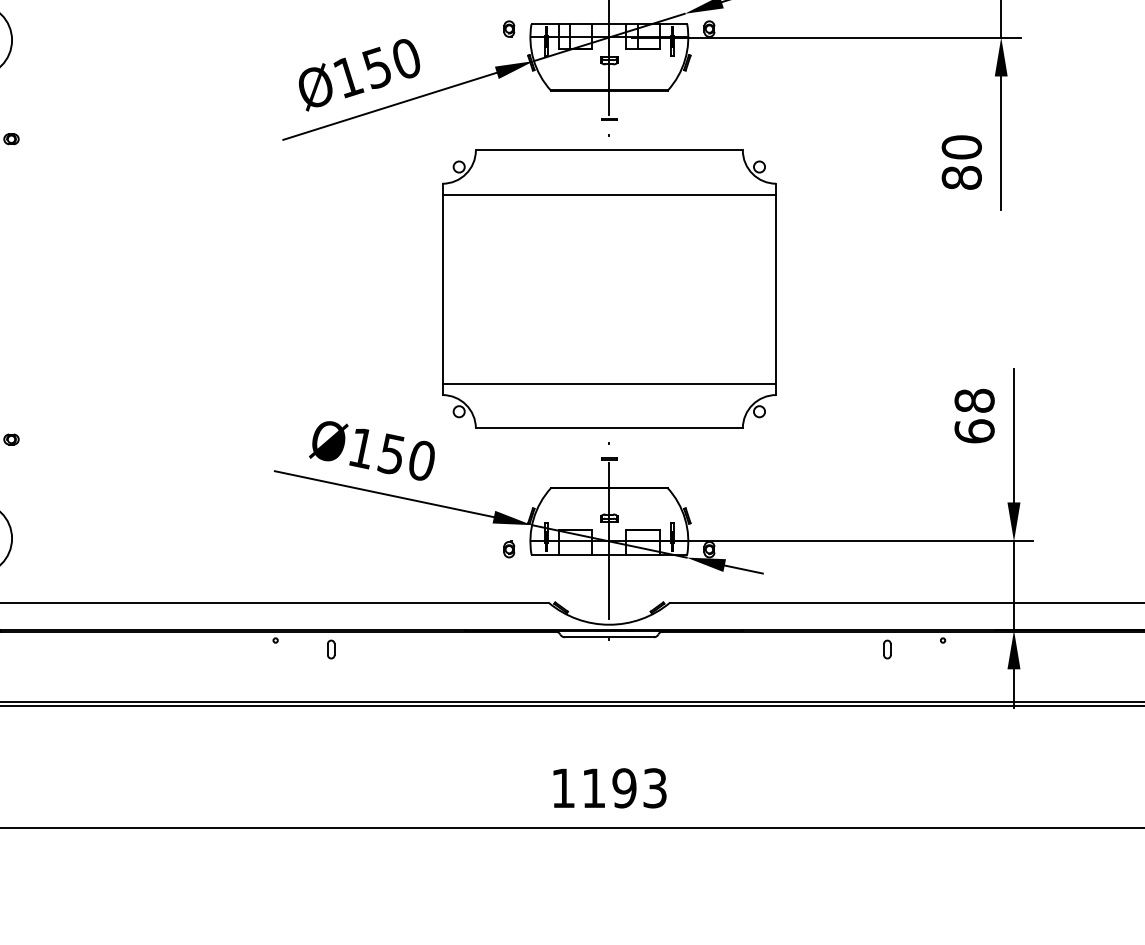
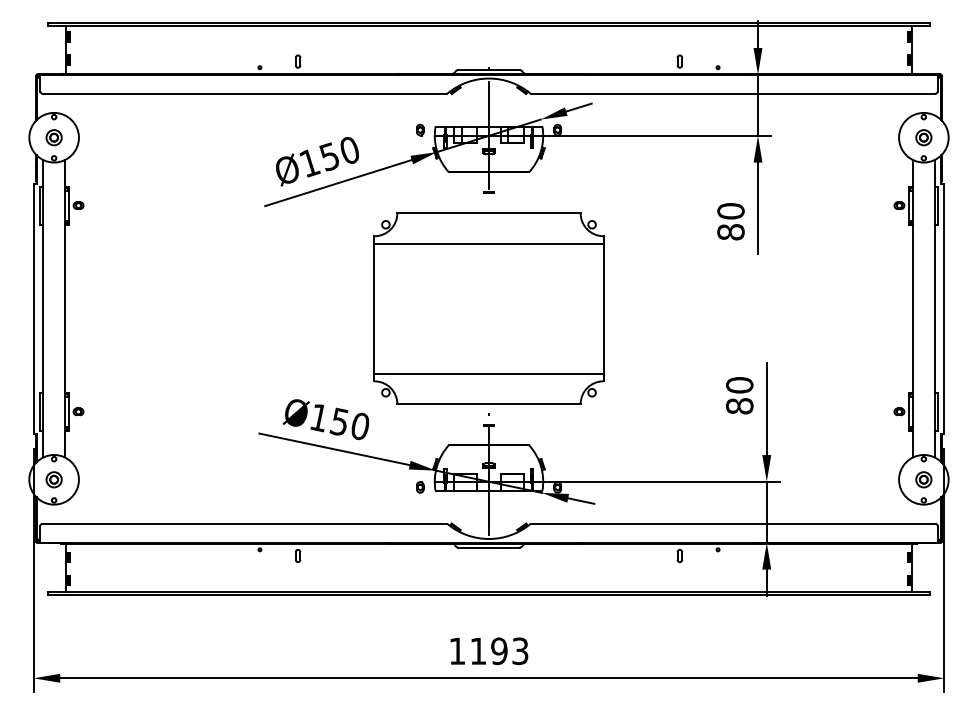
text: (974, 415) -> (739, 395), 68 -> 80

